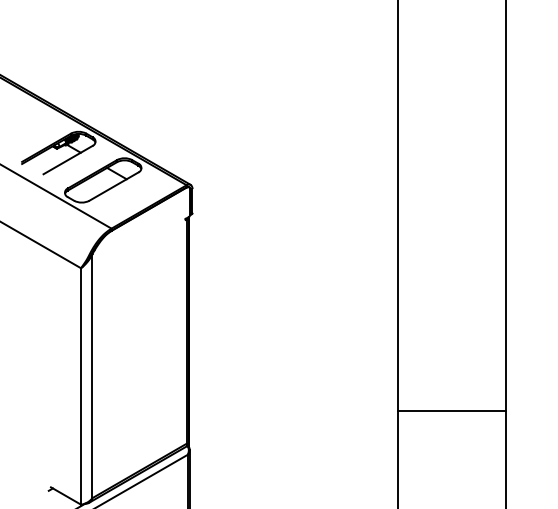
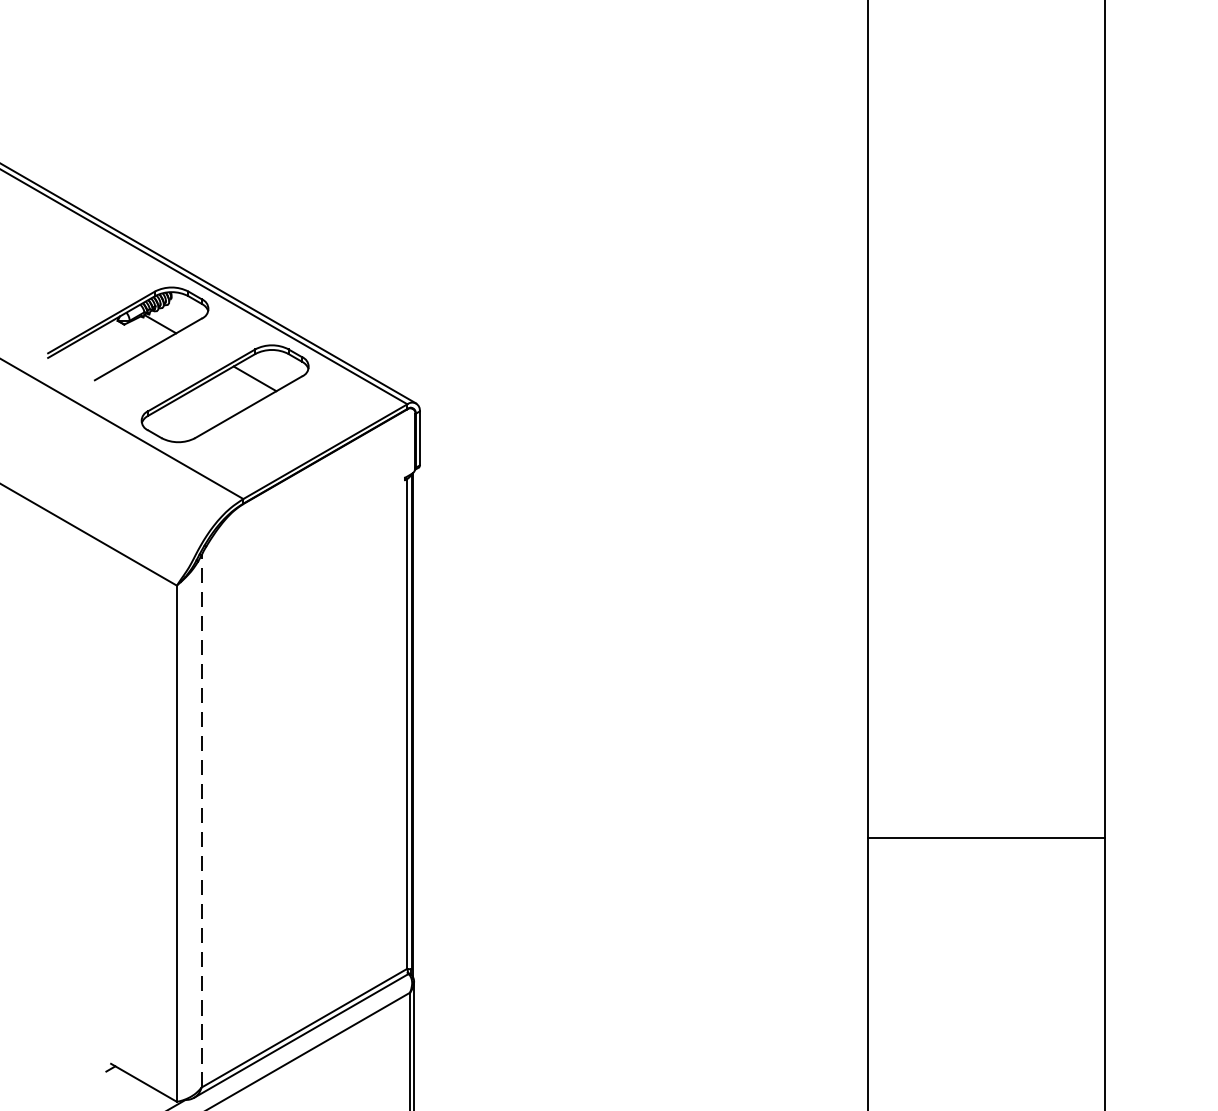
line: (92, 376) -> (201, 821), solid -> dashed
line: (451, 411) -> (985, 839), moved

